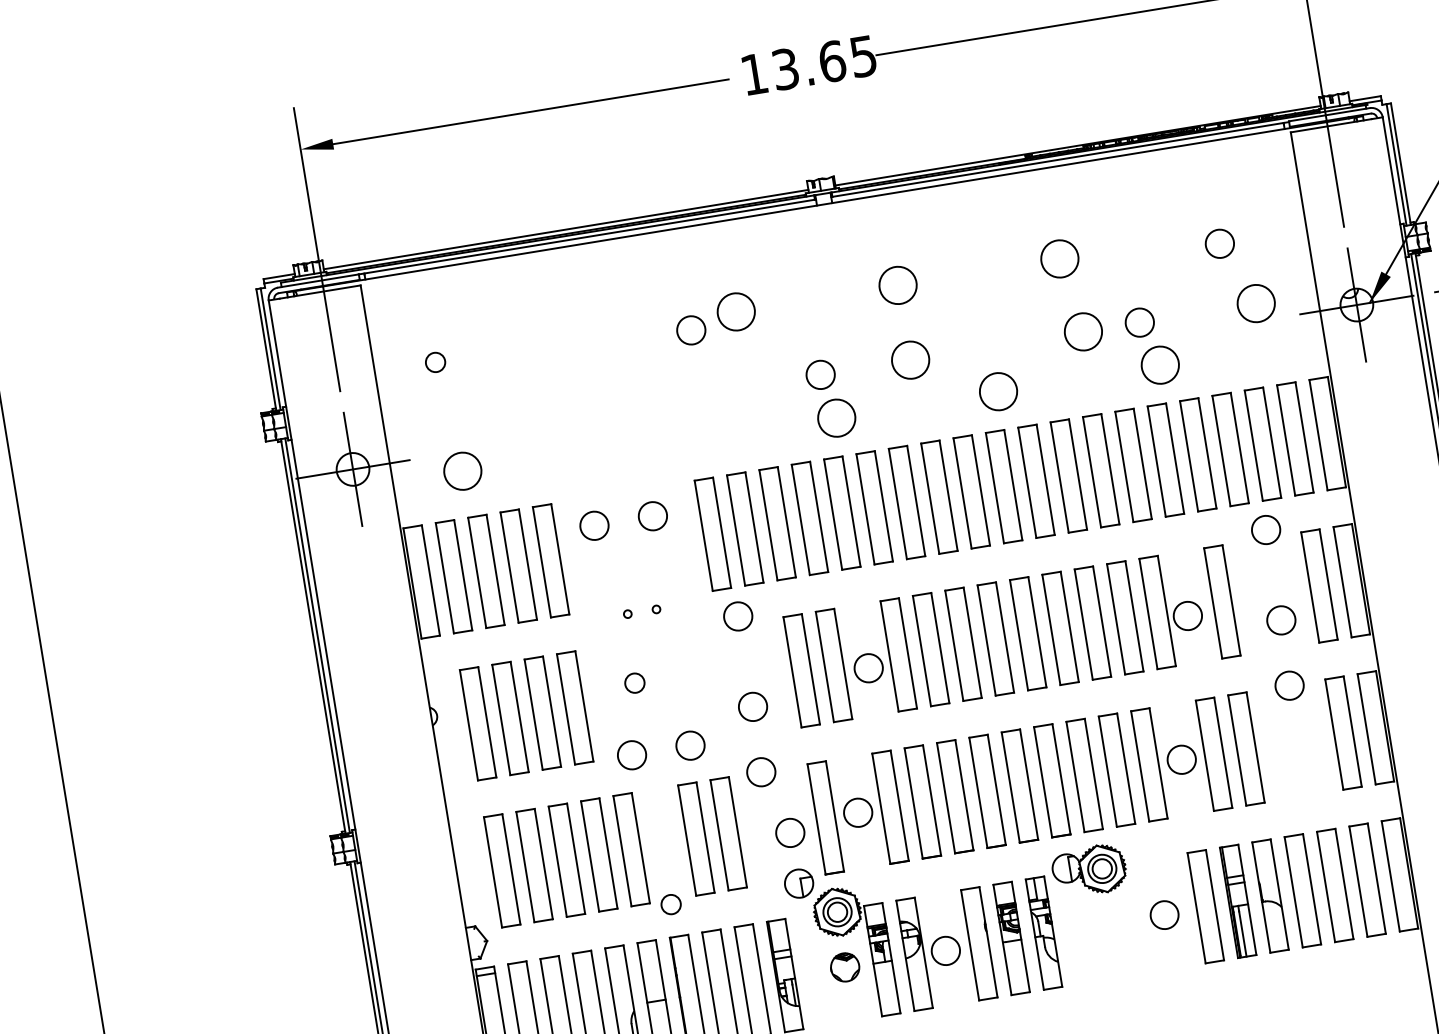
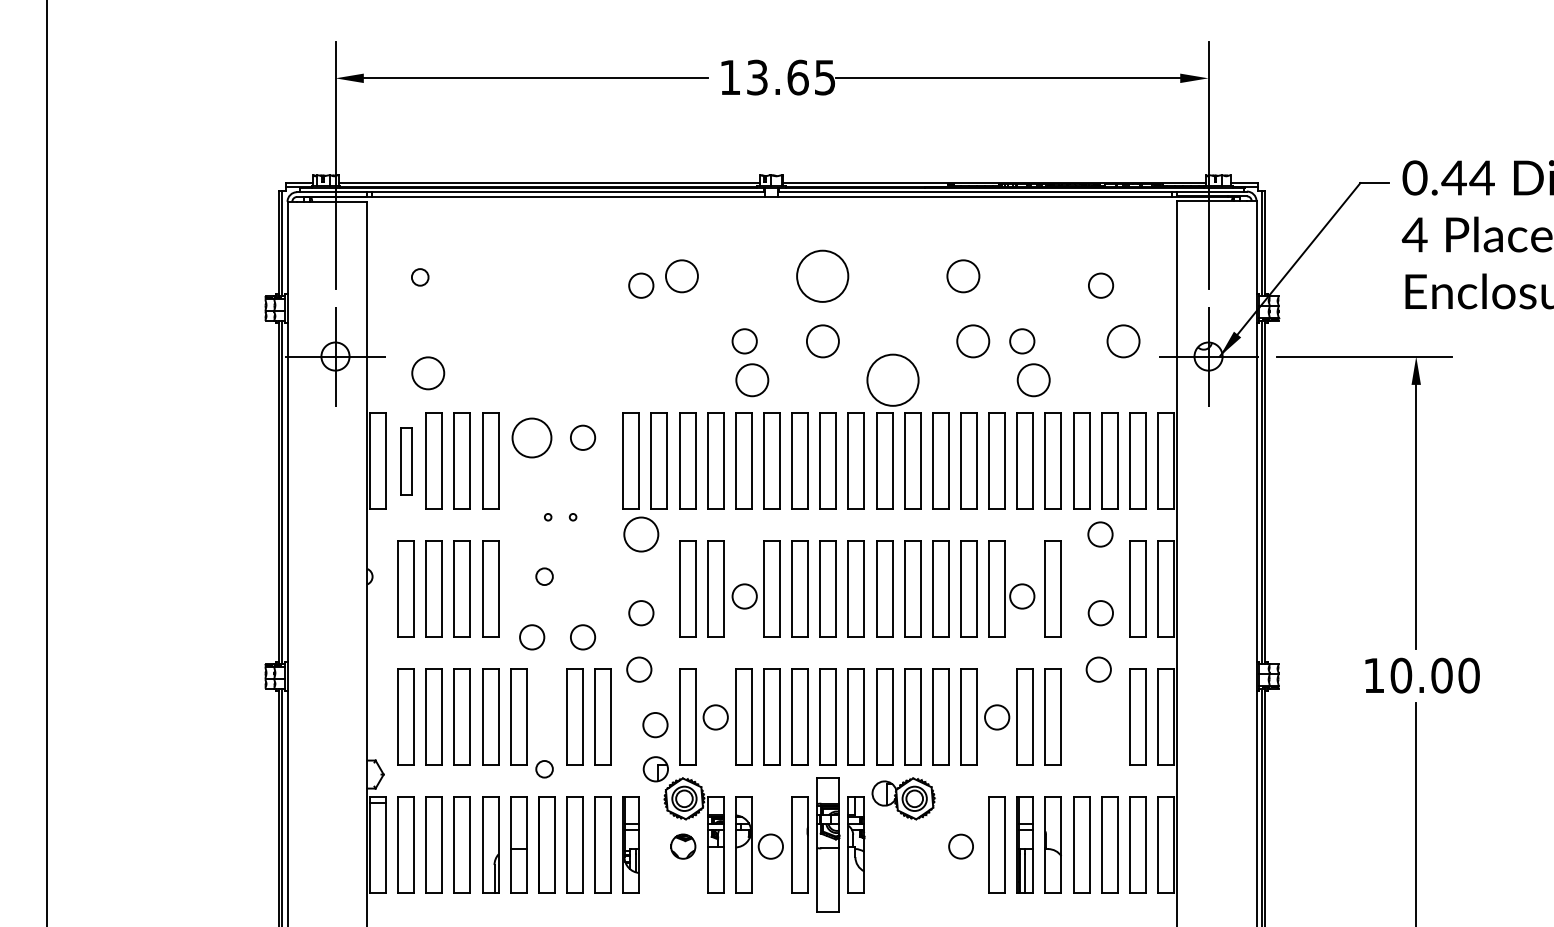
circle: (897, 285) -> (822, 276), size x1.6
circle: (999, 391) -> (893, 380), size x1.6
circle: (594, 525) -> (532, 437), size x1.6
part: (453, 575) -> (405, 460), size x0.7
circle: (738, 616) -> (641, 534), size x1.4
part: (1011, 937) -> (828, 844), size x1.4

